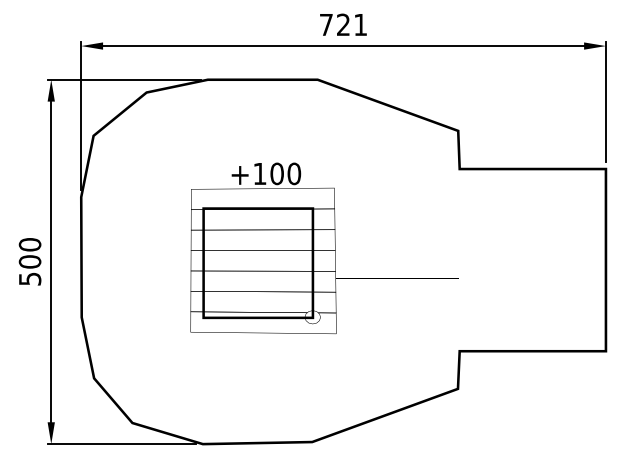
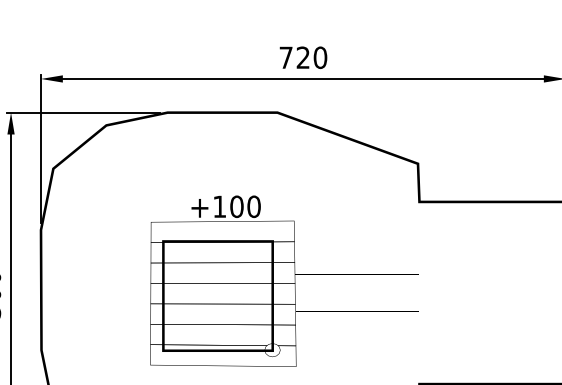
text: (360, 24) -> (320, 57), 721 -> 720

